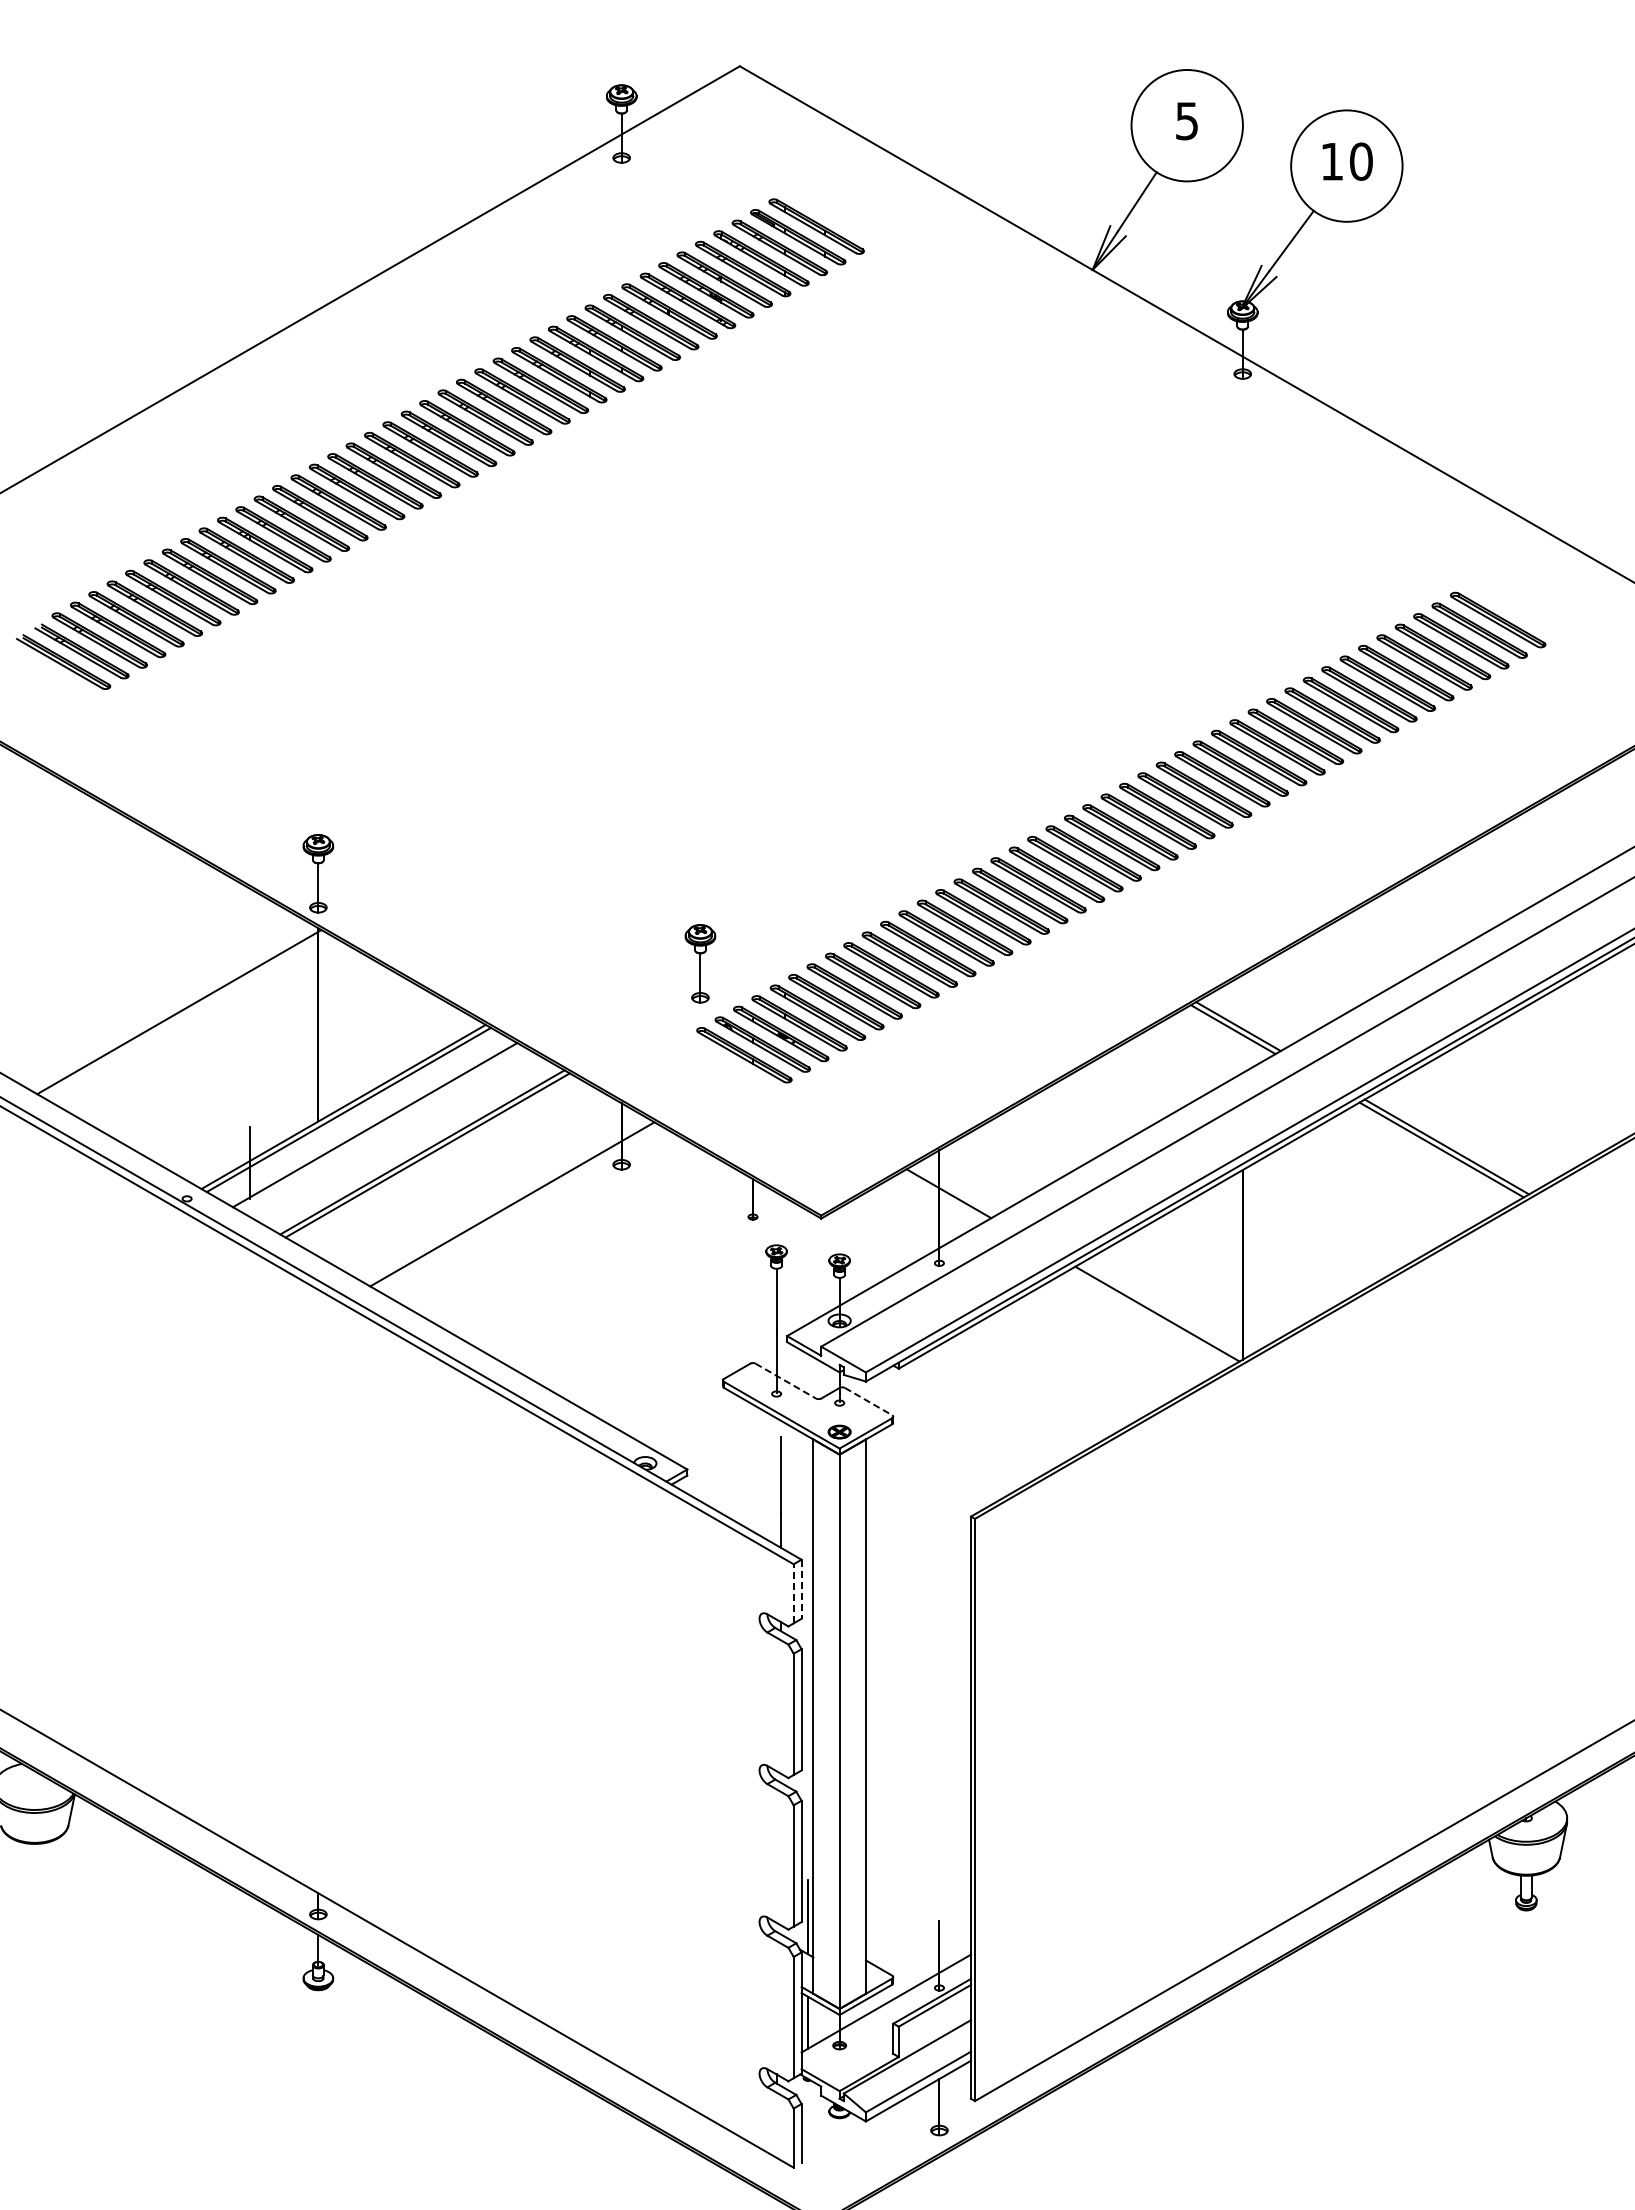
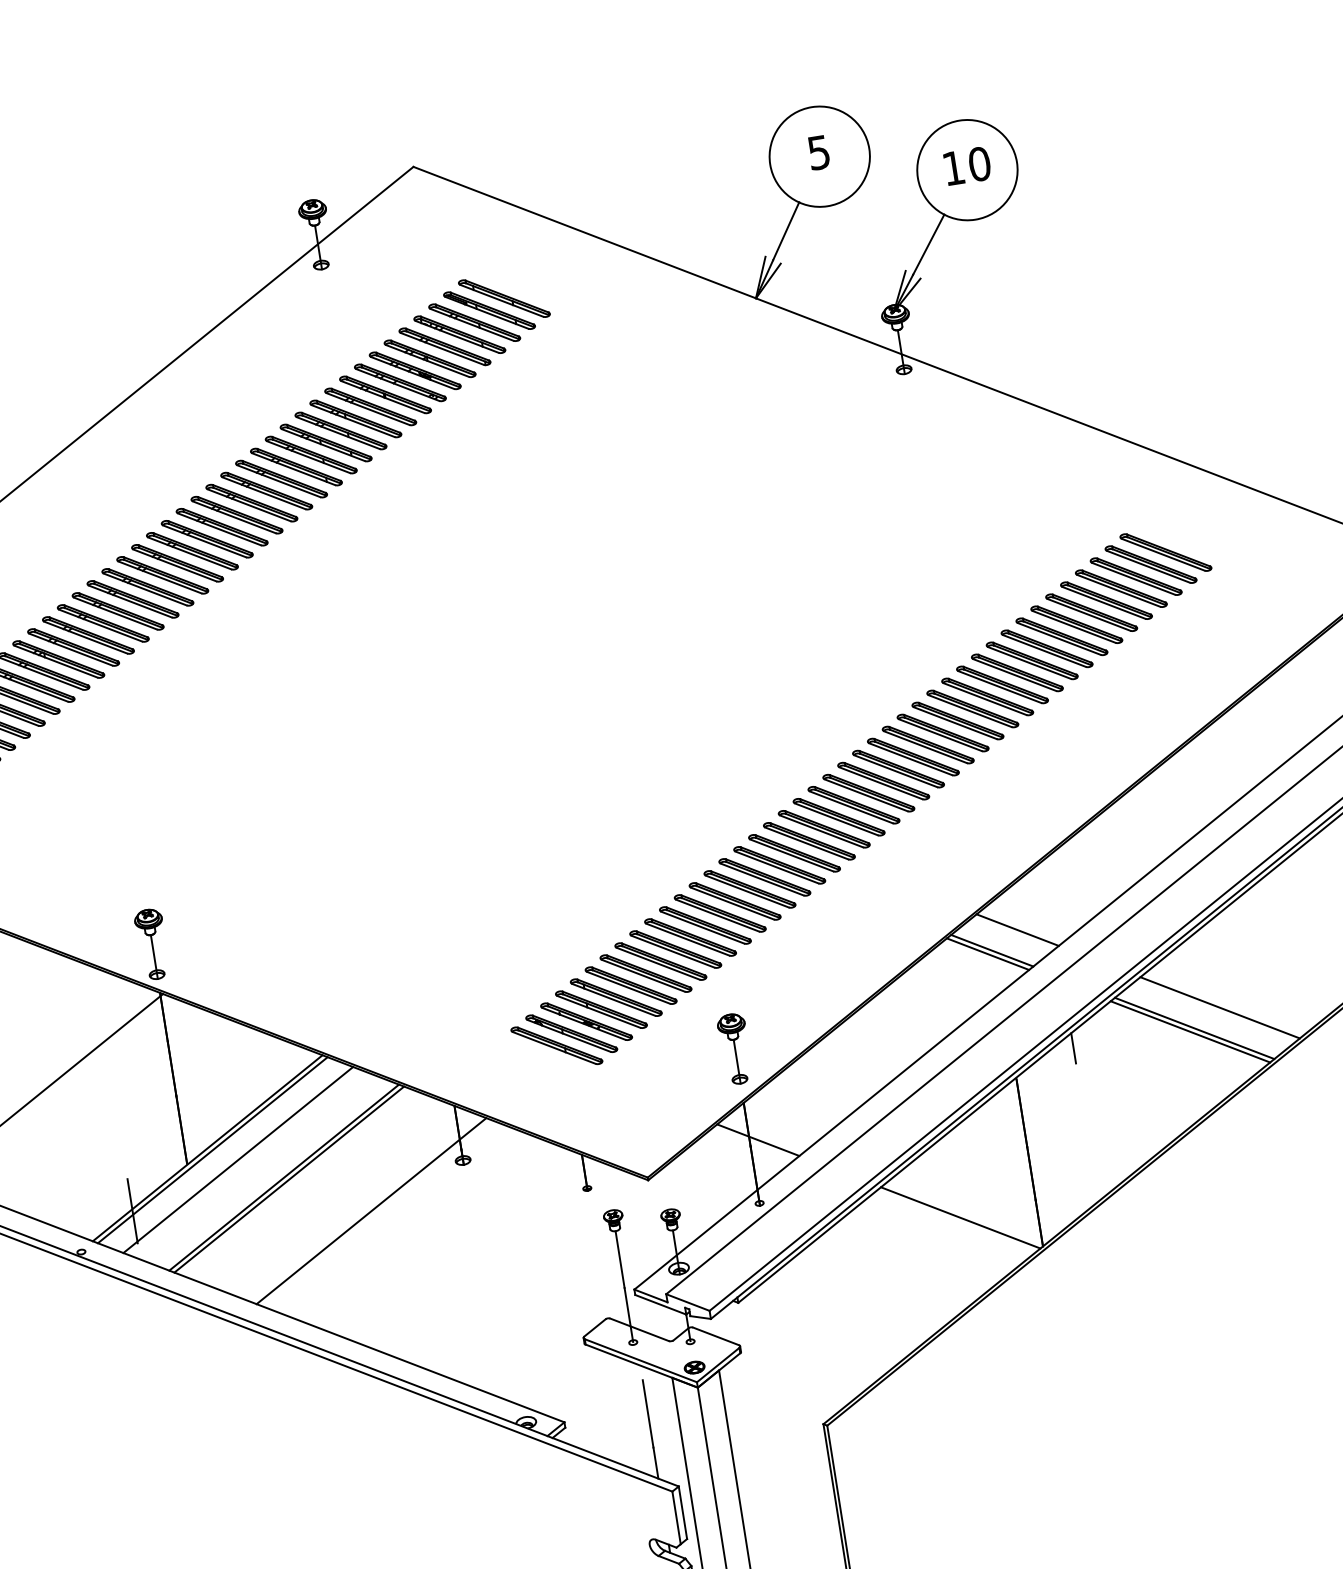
part: (700, 963) -> (735, 1048), moved
line: (1269, 1007) -> (1017, 929), added
line: (1478, 1128) -> (1220, 1007), added
line: (1310, 1147) -> (1073, 1048), added
line: (785, 1381) -> (639, 1330), dashed -> solid
line: (868, 1401) -> (716, 1336), dashed -> solid
line: (801, 1589) -> (682, 1512), dashed -> solid
line: (793, 1593) -> (676, 1517), dashed -> solid

